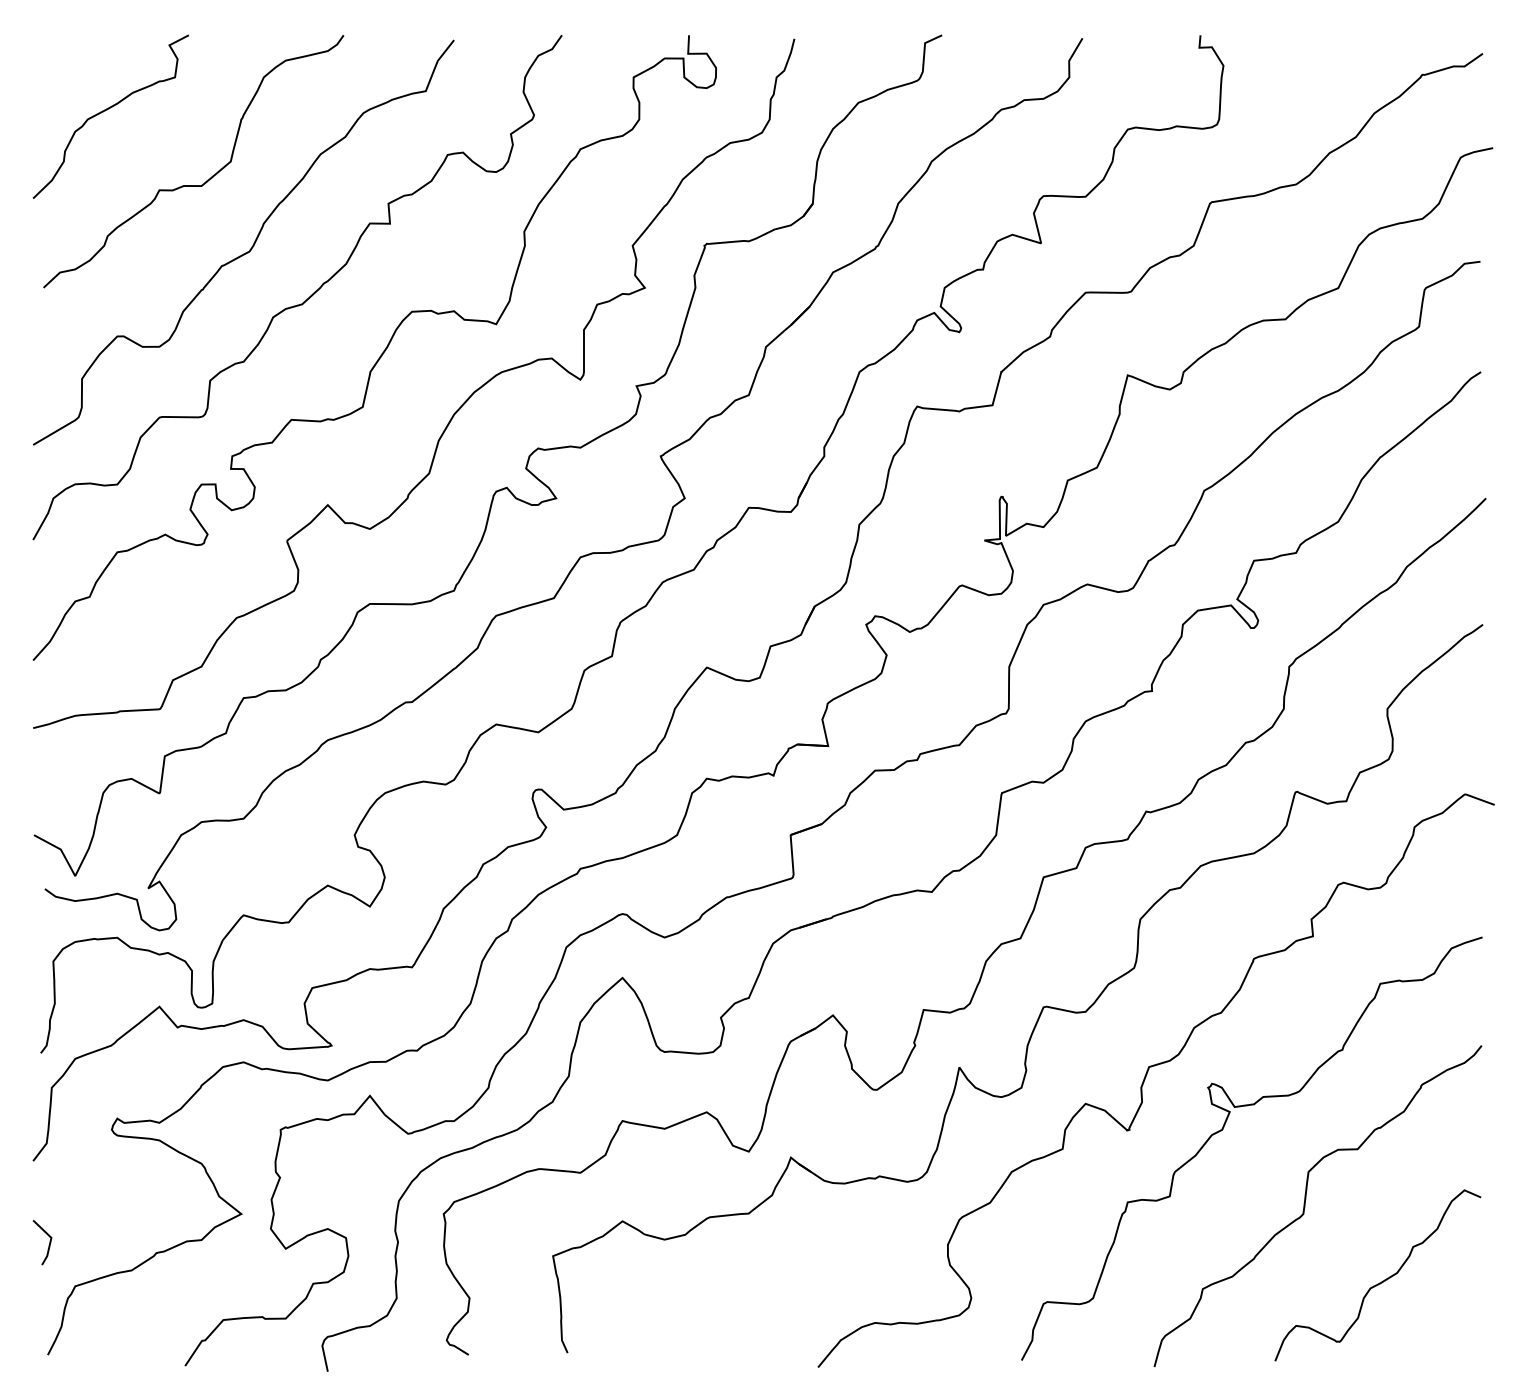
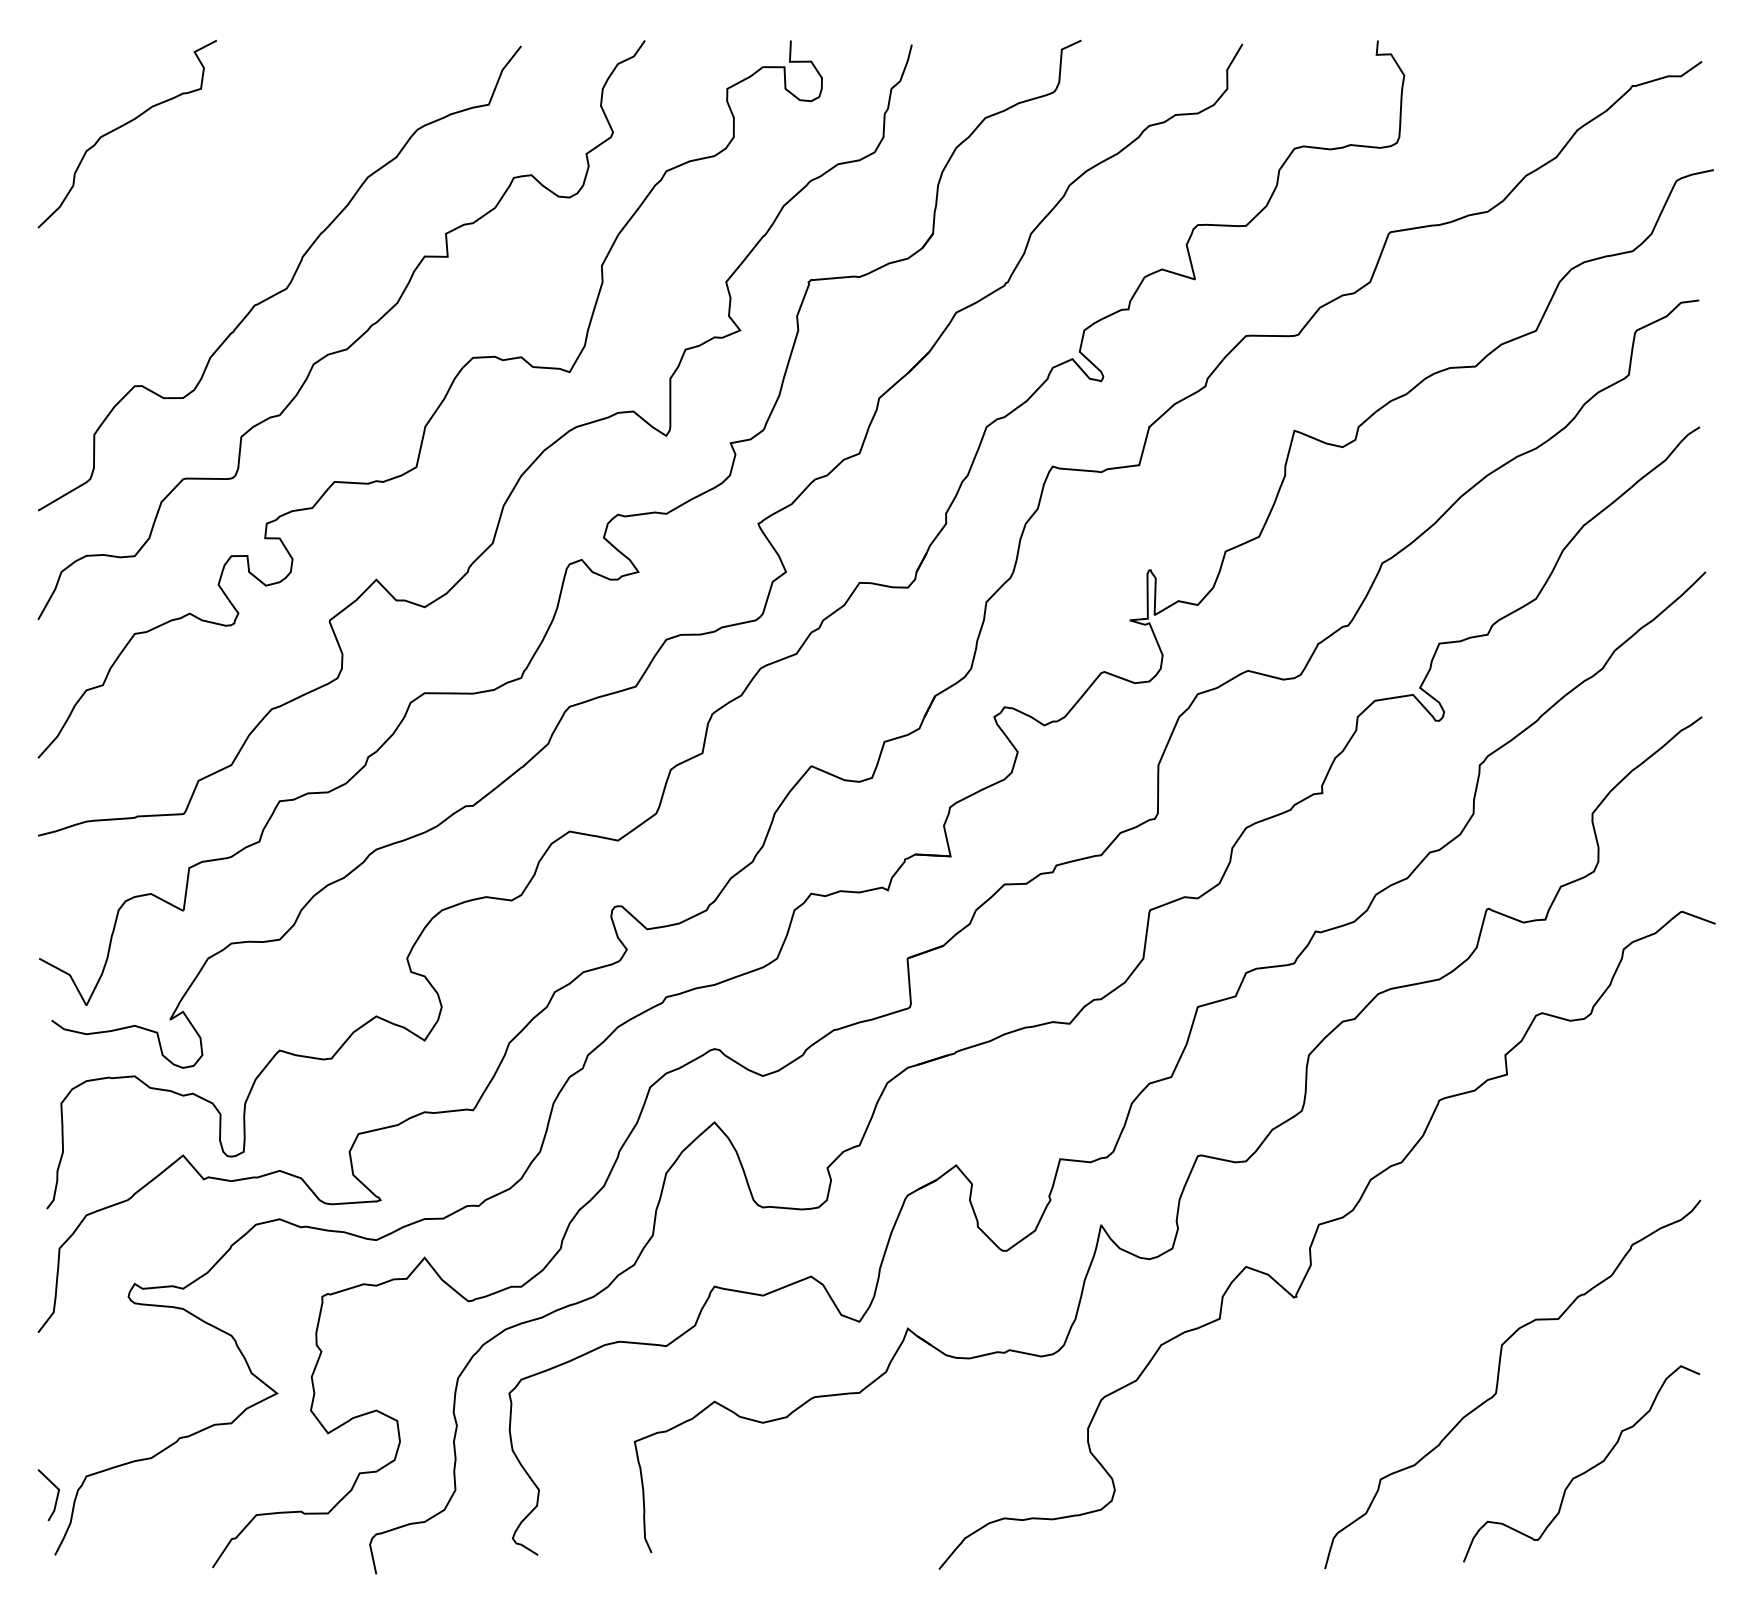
curve: (209, 178) -> (240, 204), removed
curve: (1222, 1130) -> (1403, 1297), removed
line: (49, 1242) -> (56, 1495), moved

